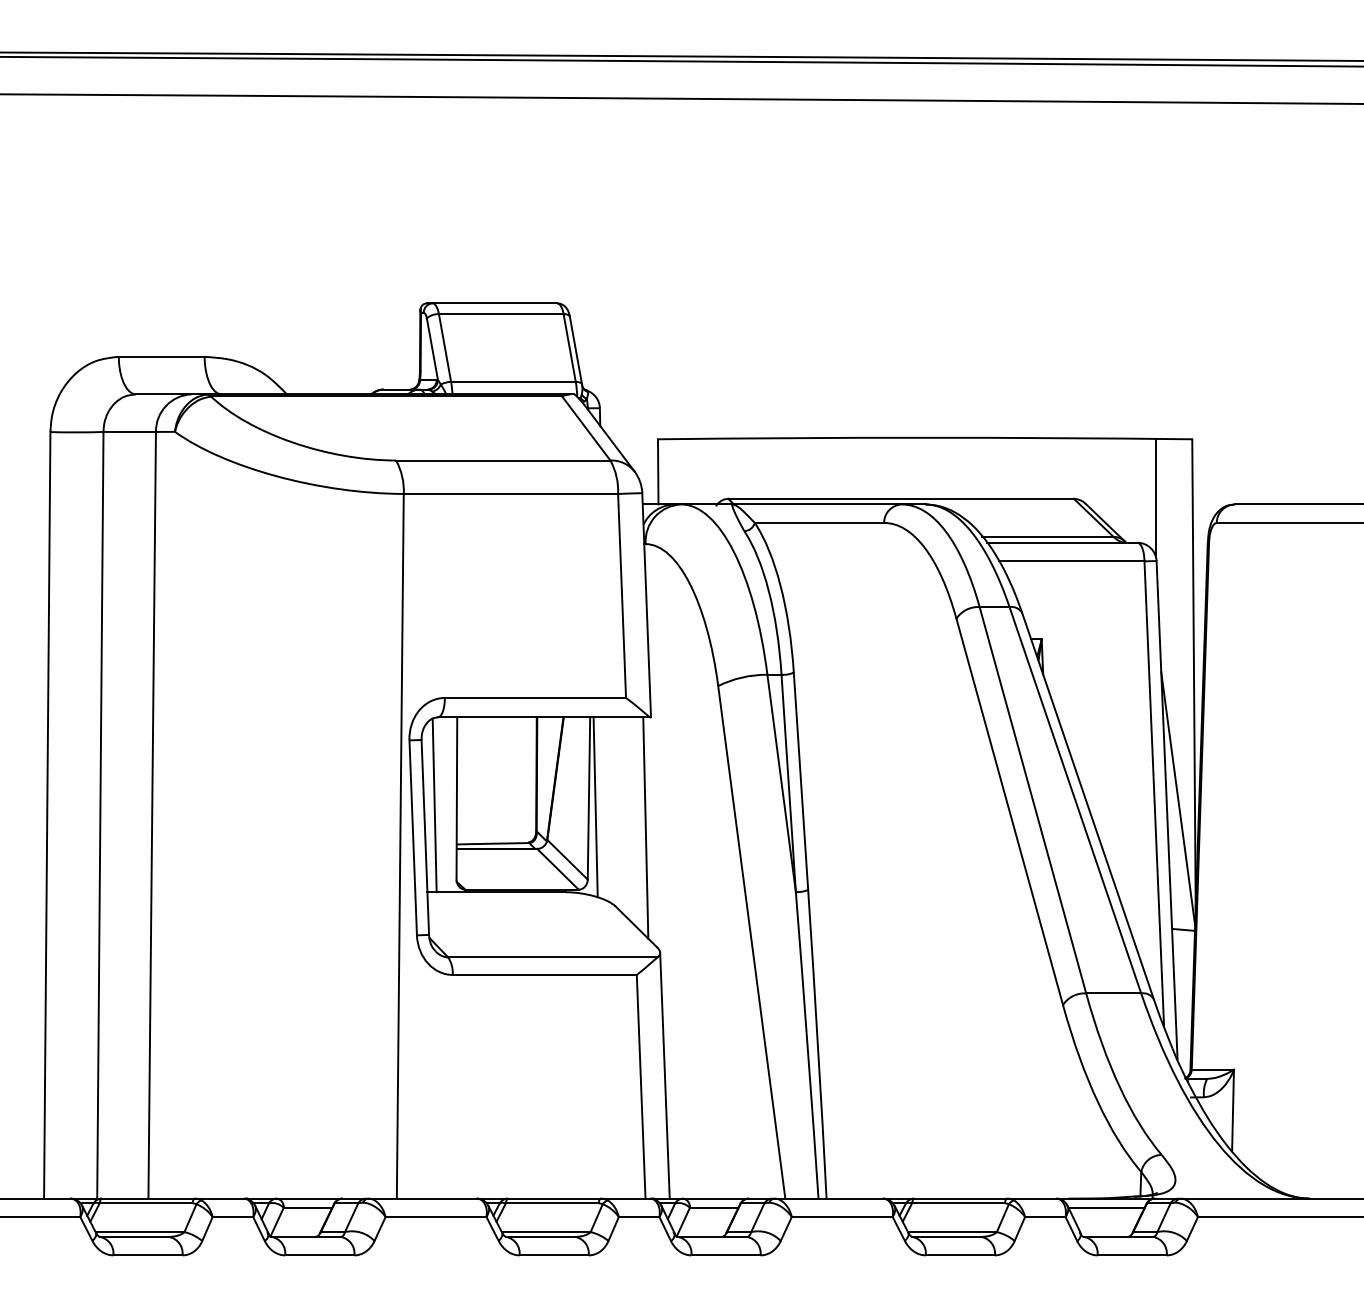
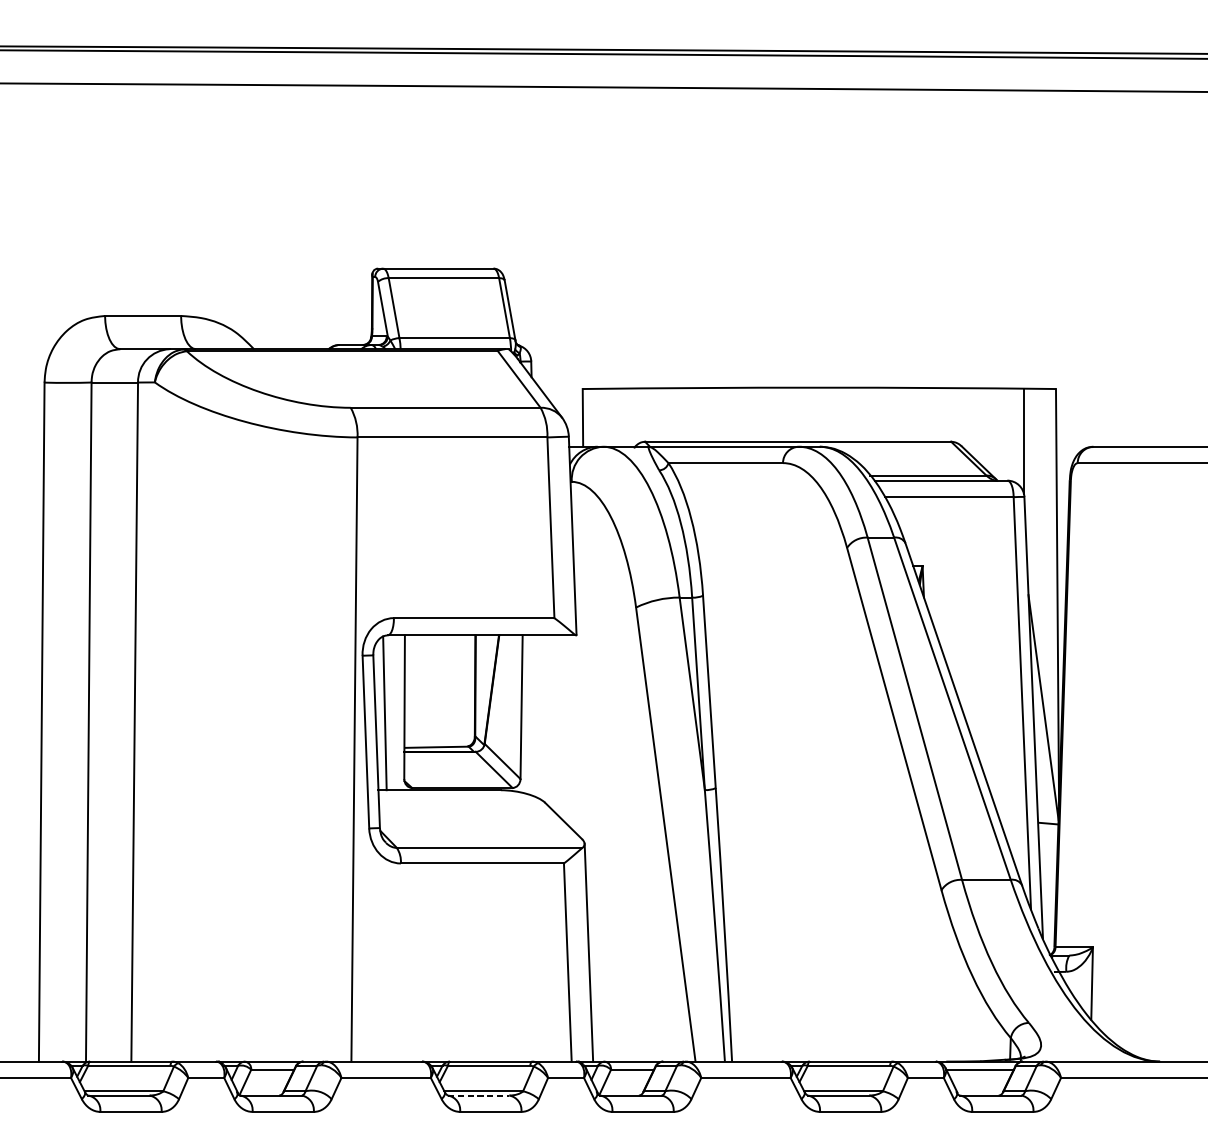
line: (595, 807) -> (527, 715), removed
line: (645, 827) -> (571, 732), removed
line: (540, 1236) -> (478, 1095), solid -> dashed

